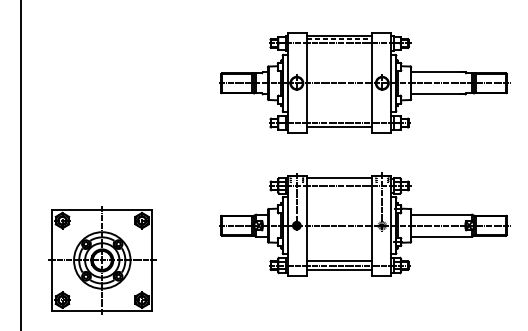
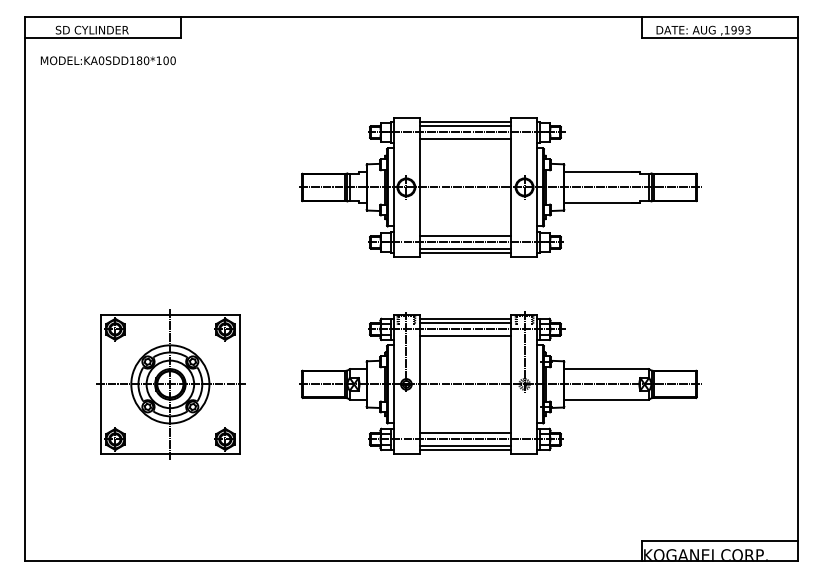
line: (339, 39) -> (465, 126), dashed -> solid
line: (339, 47) -> (465, 138), added
line: (339, 118) -> (465, 236), added
line: (339, 130) -> (465, 252), added
line: (339, 181) -> (465, 323), added
line: (339, 190) -> (465, 335), added
part: (102, 260) -> (170, 384), moved
line: (339, 272) -> (465, 449), added

